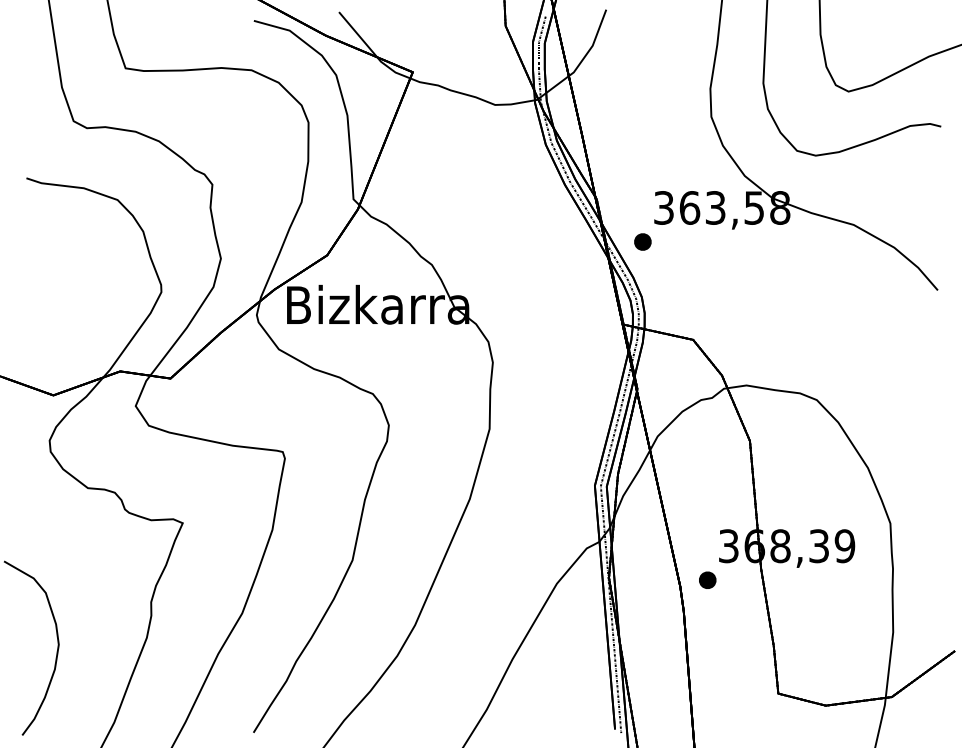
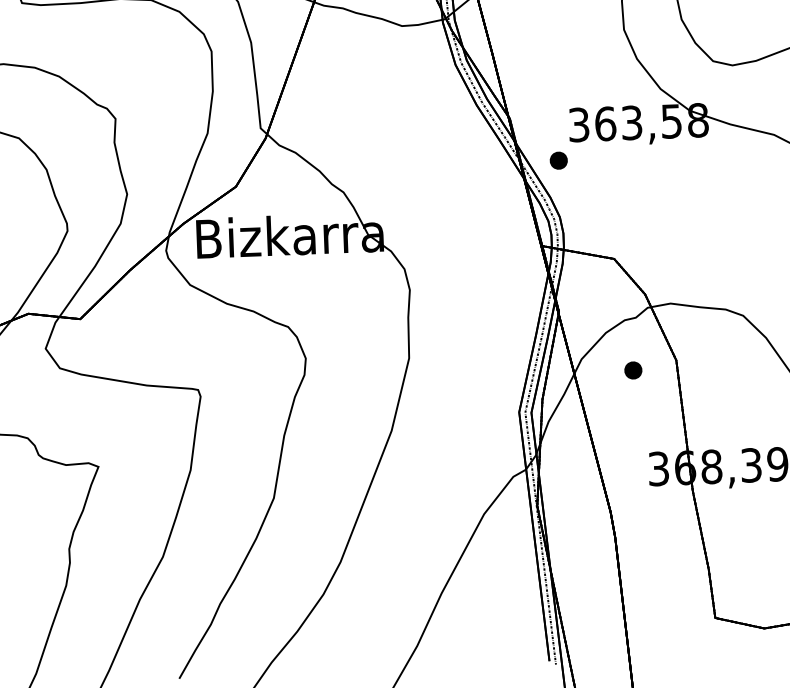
part: (707, 579) -> (633, 369), moved

